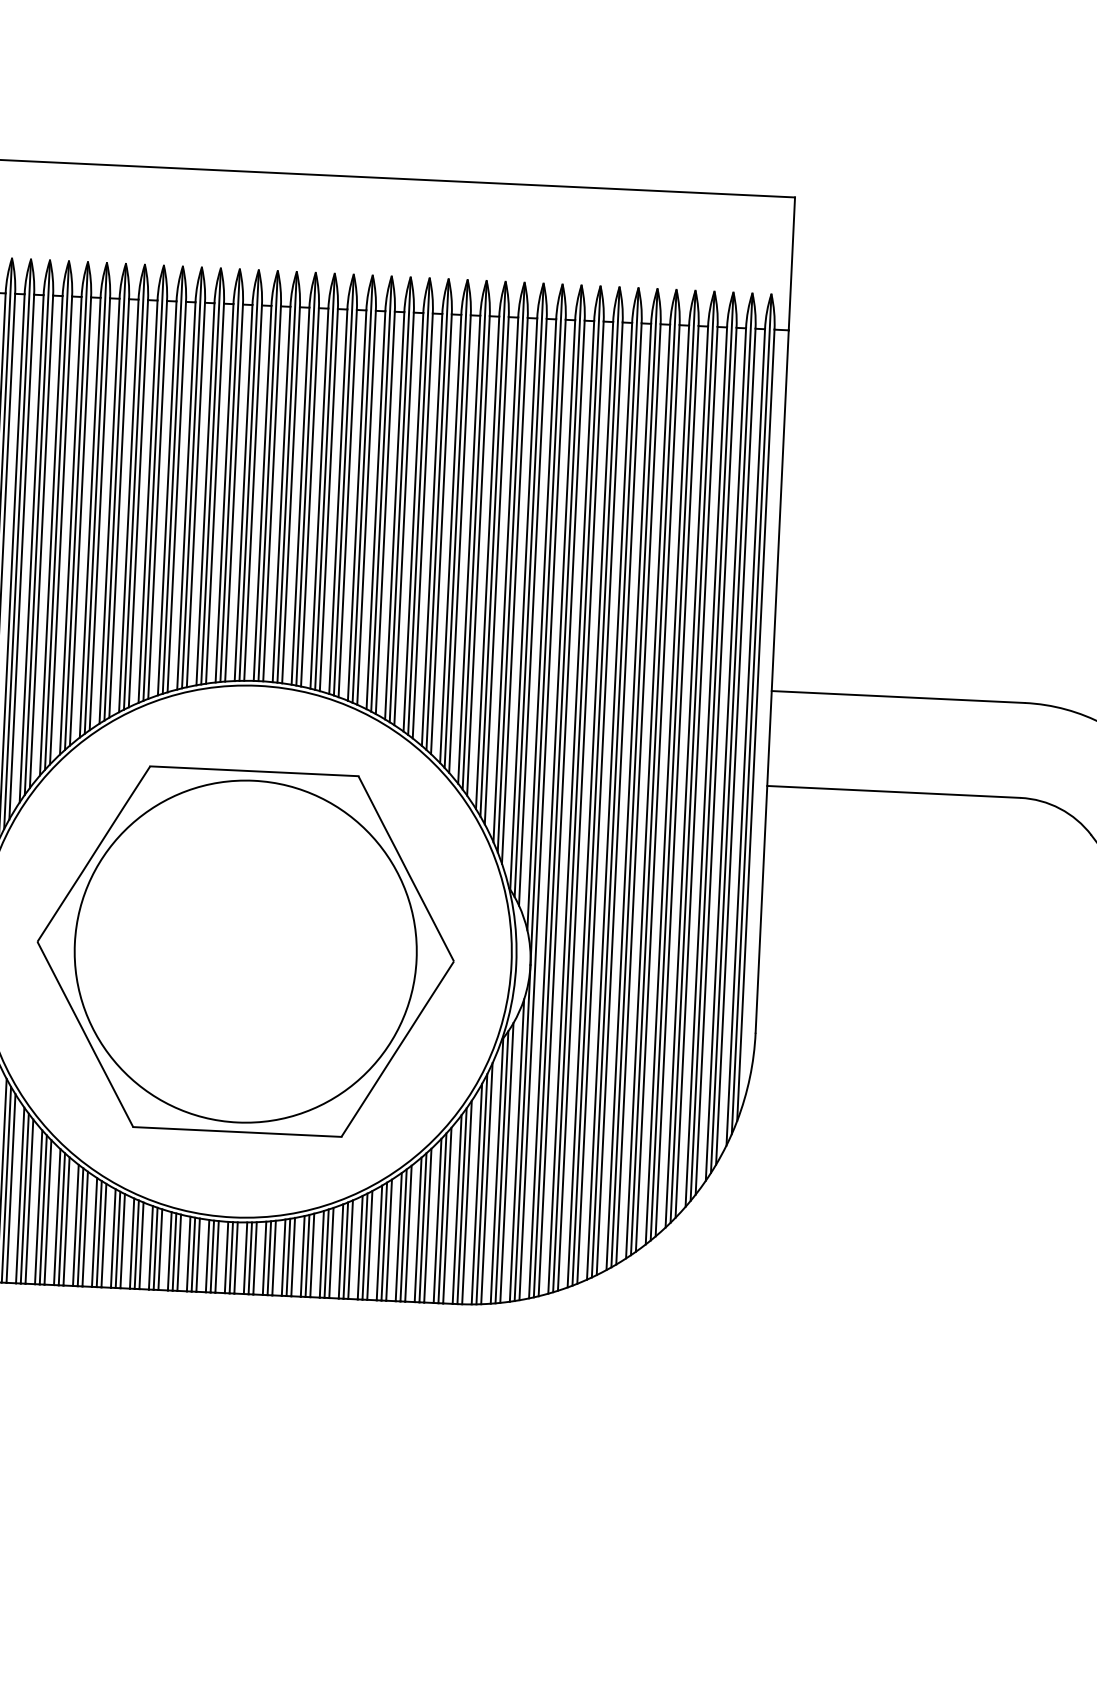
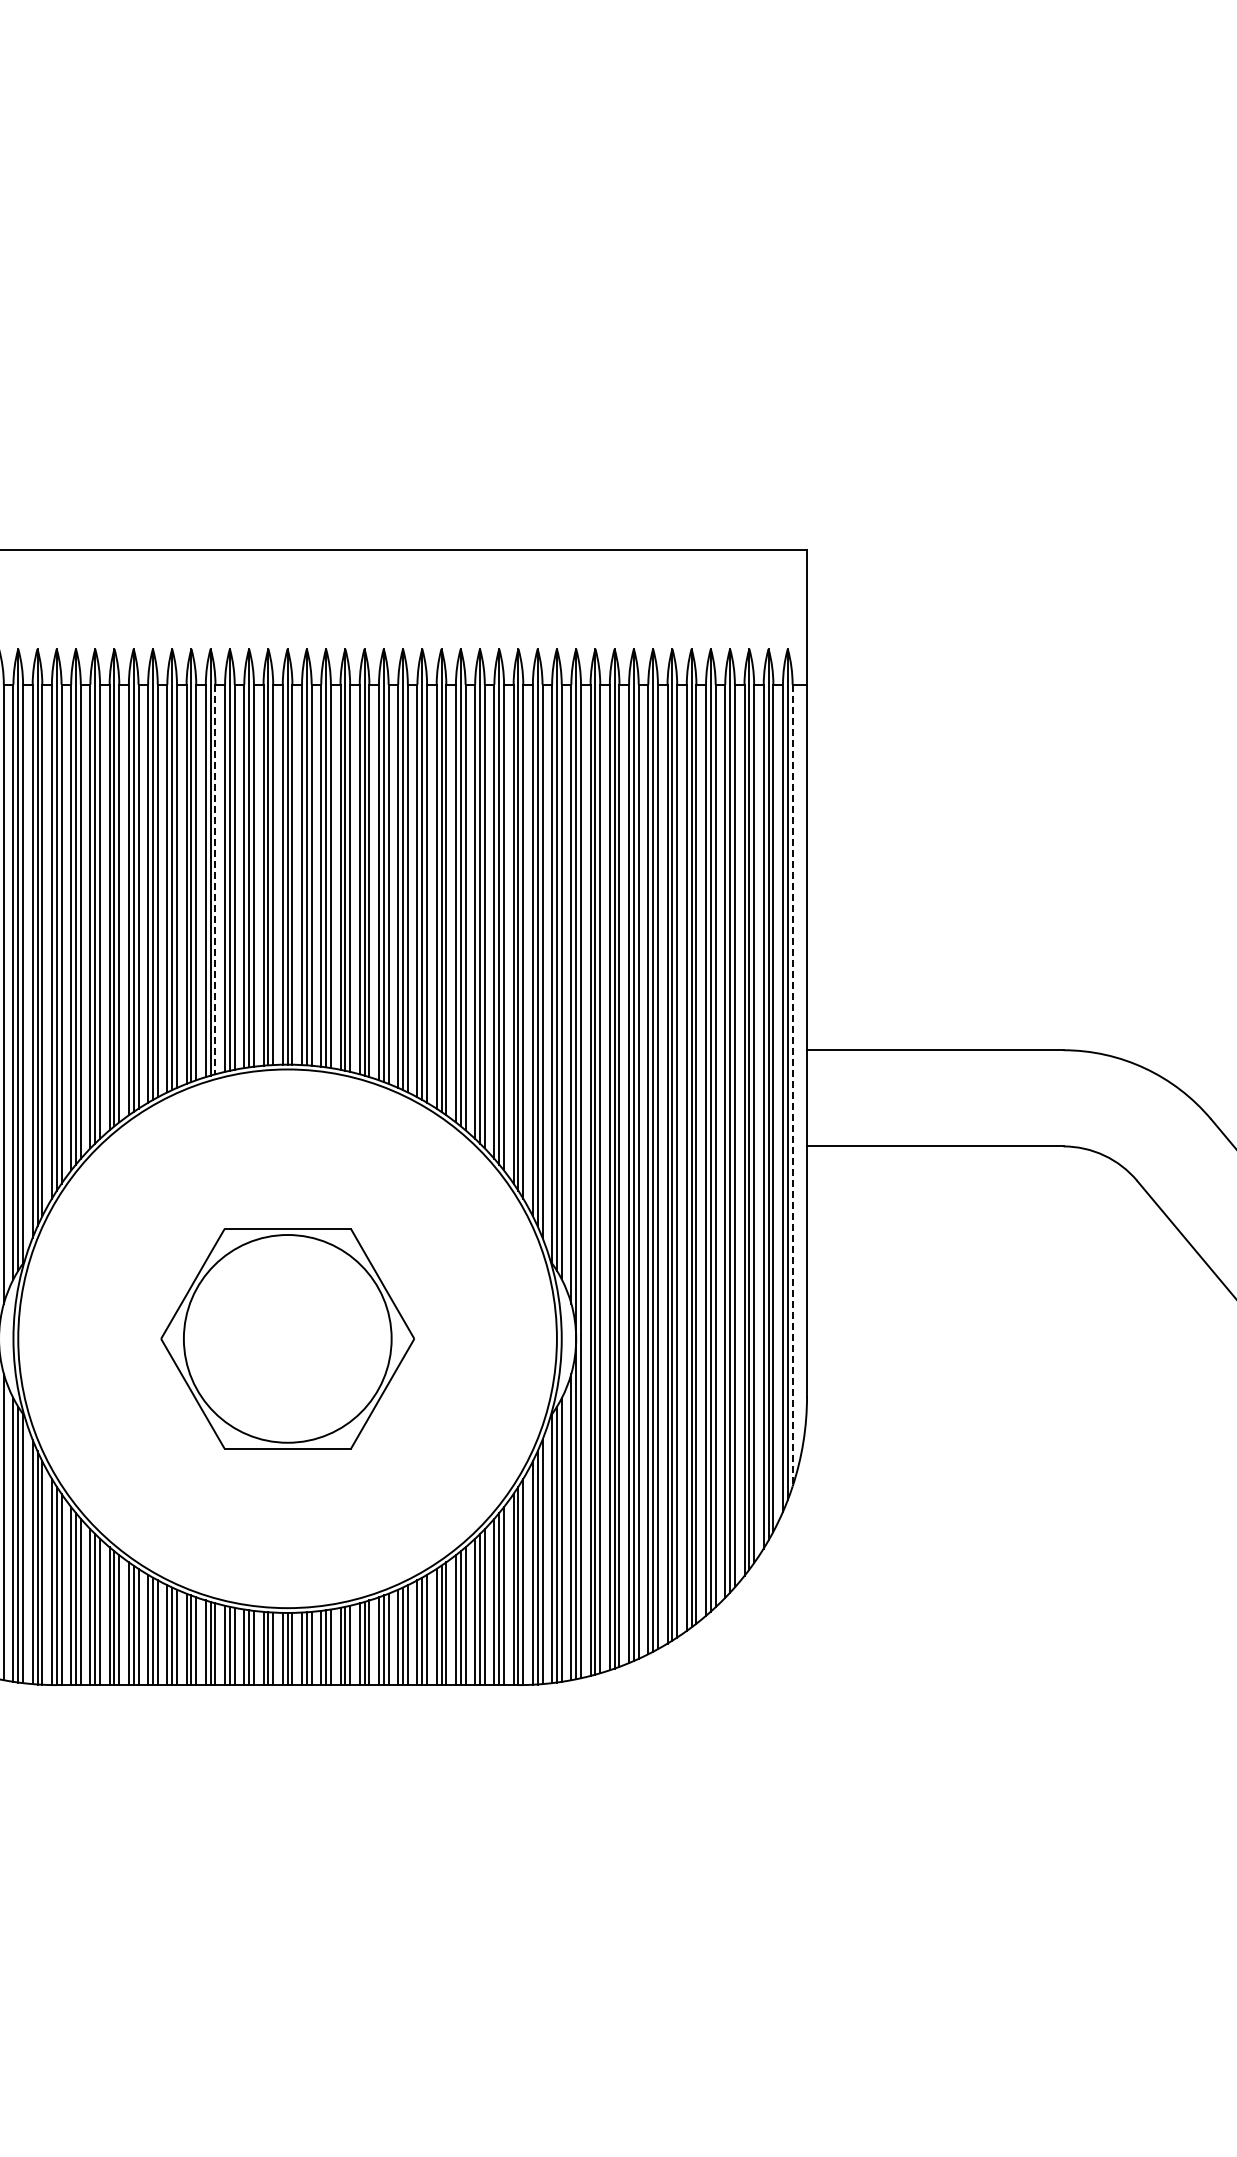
line: (195, 495) -> (215, 879), solid -> dashed
line: (755, 725) -> (792, 1085), solid -> dashed
part: (245, 951) -> (287, 1338), size x0.6

